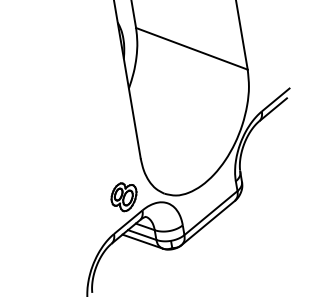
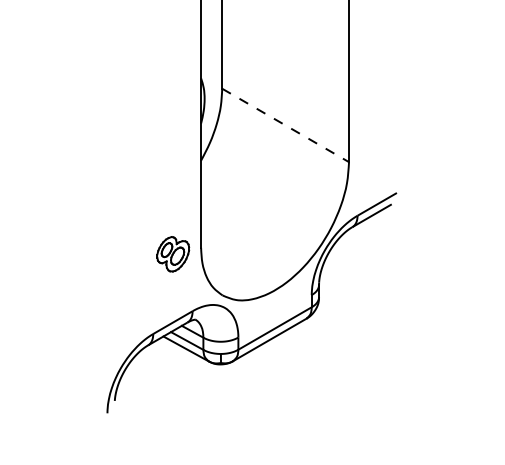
line: (192, 48) -> (286, 125), solid -> dashed
part: (124, 197) -> (173, 254), moved

